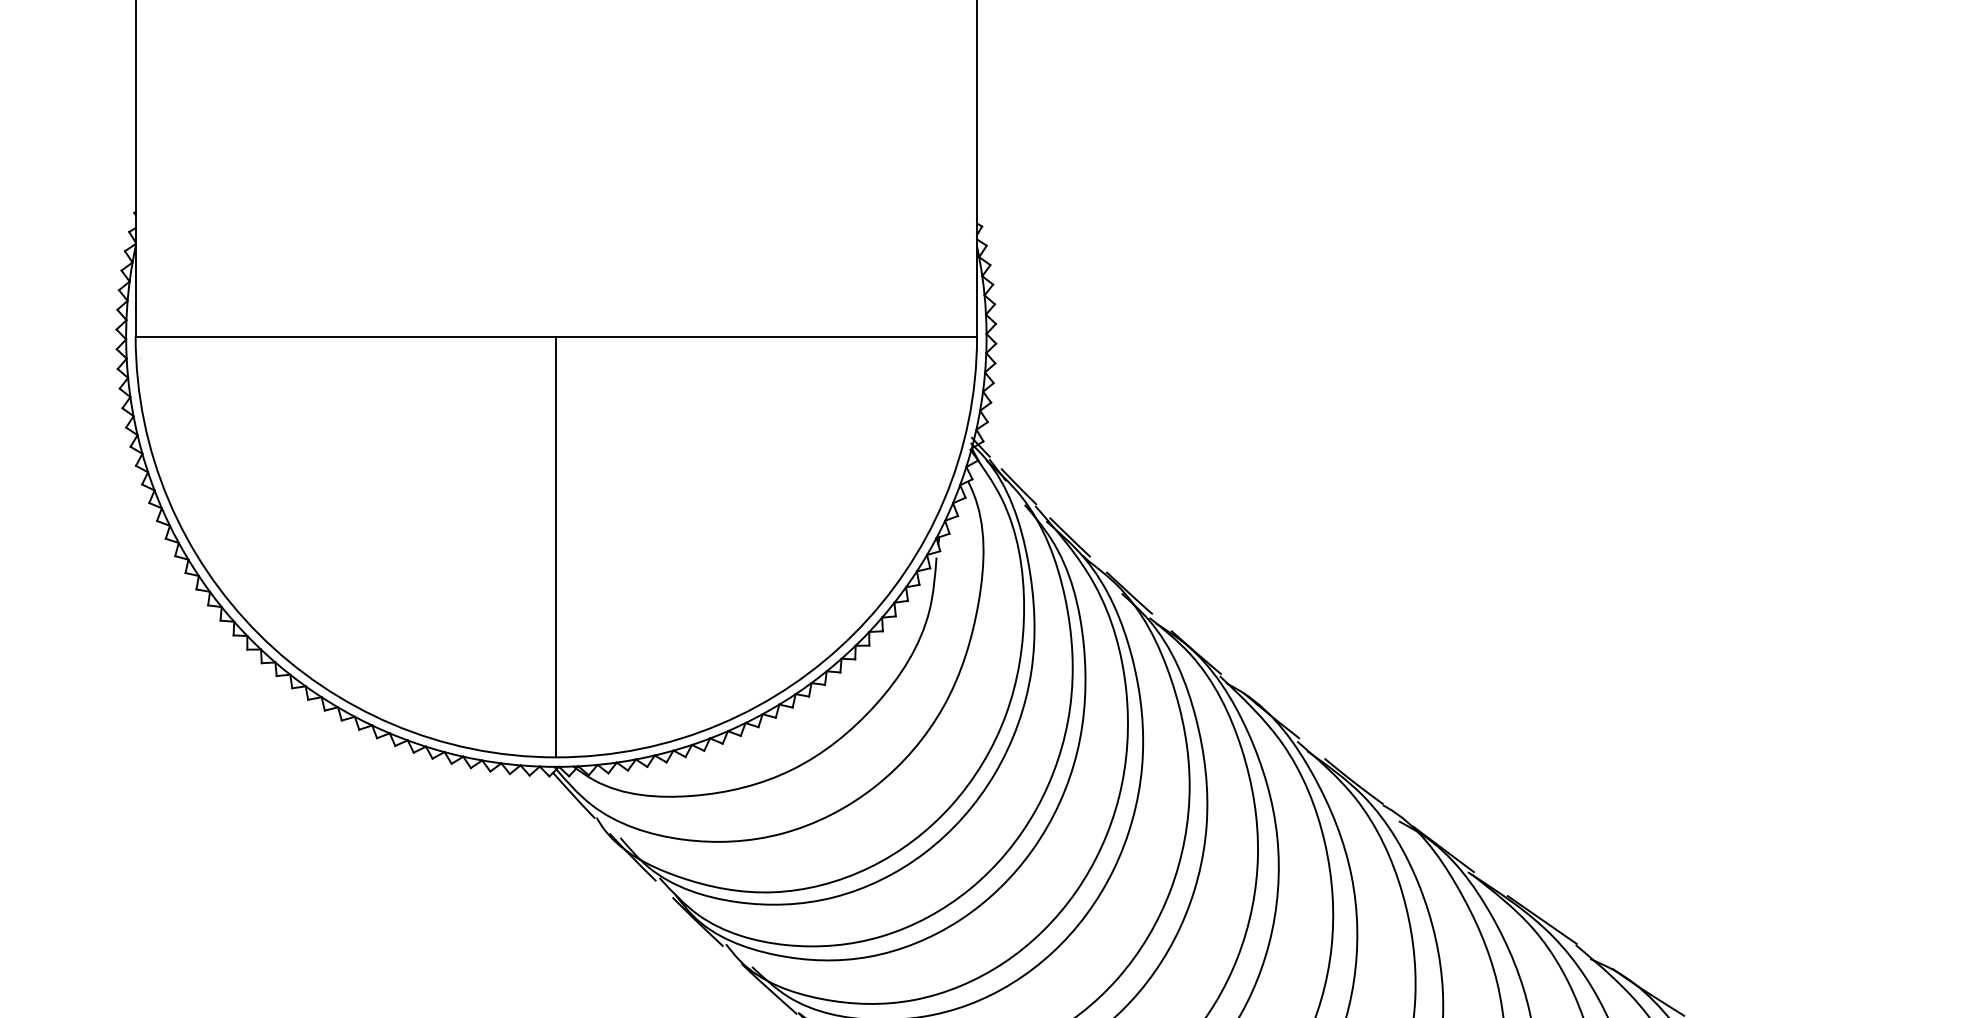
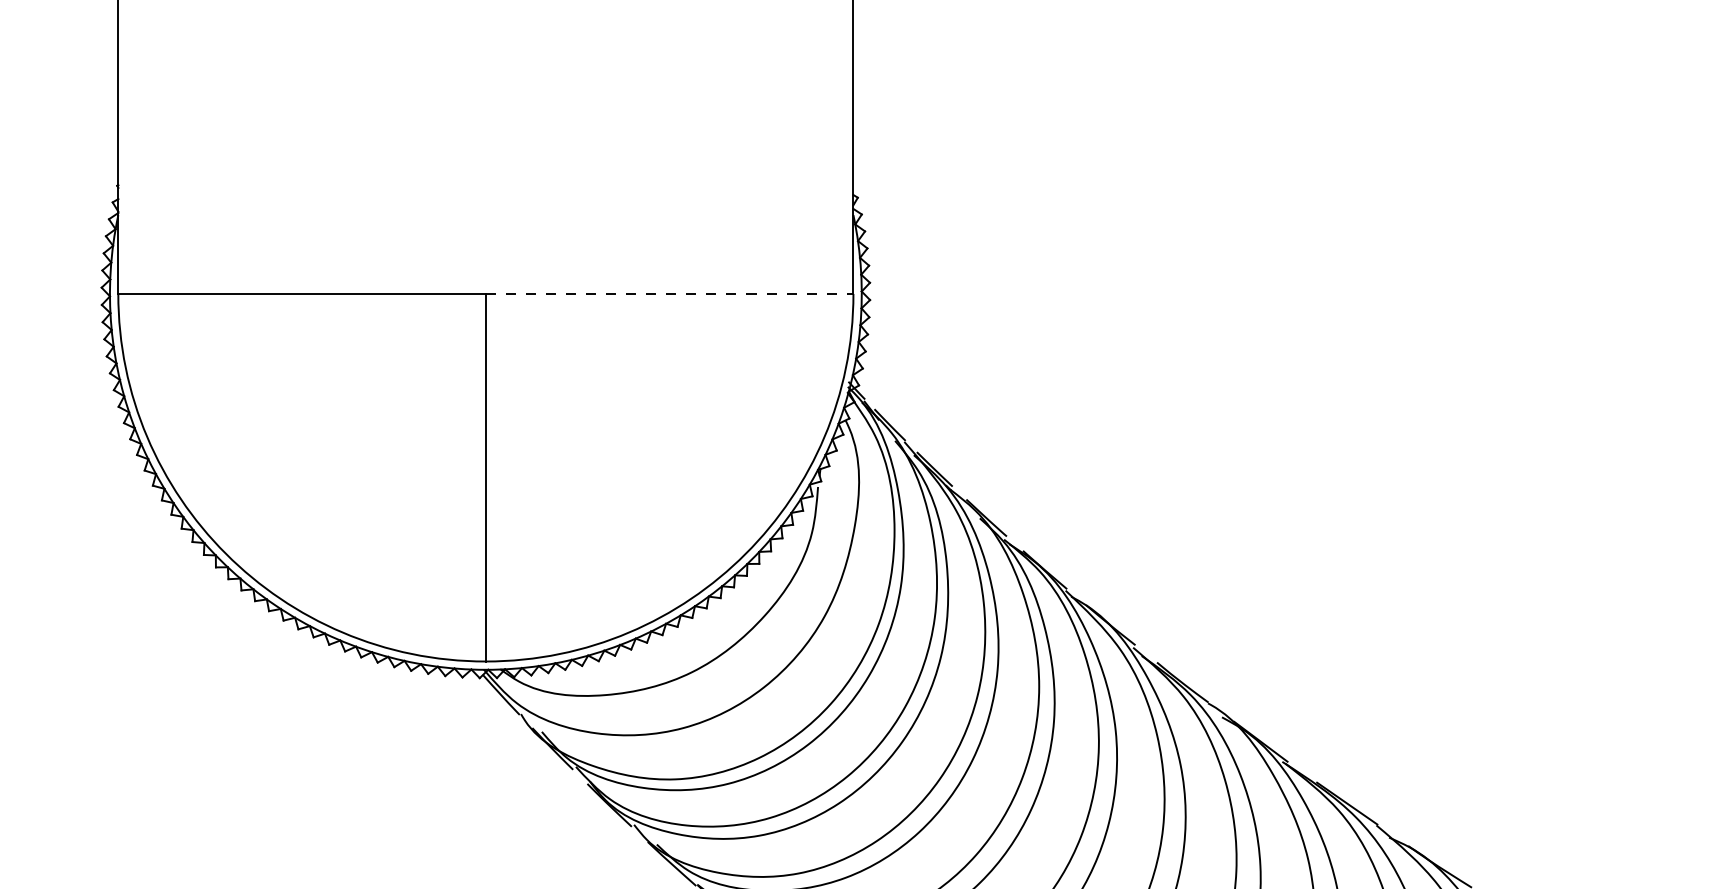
line: (767, 336) -> (670, 293), solid -> dashed

